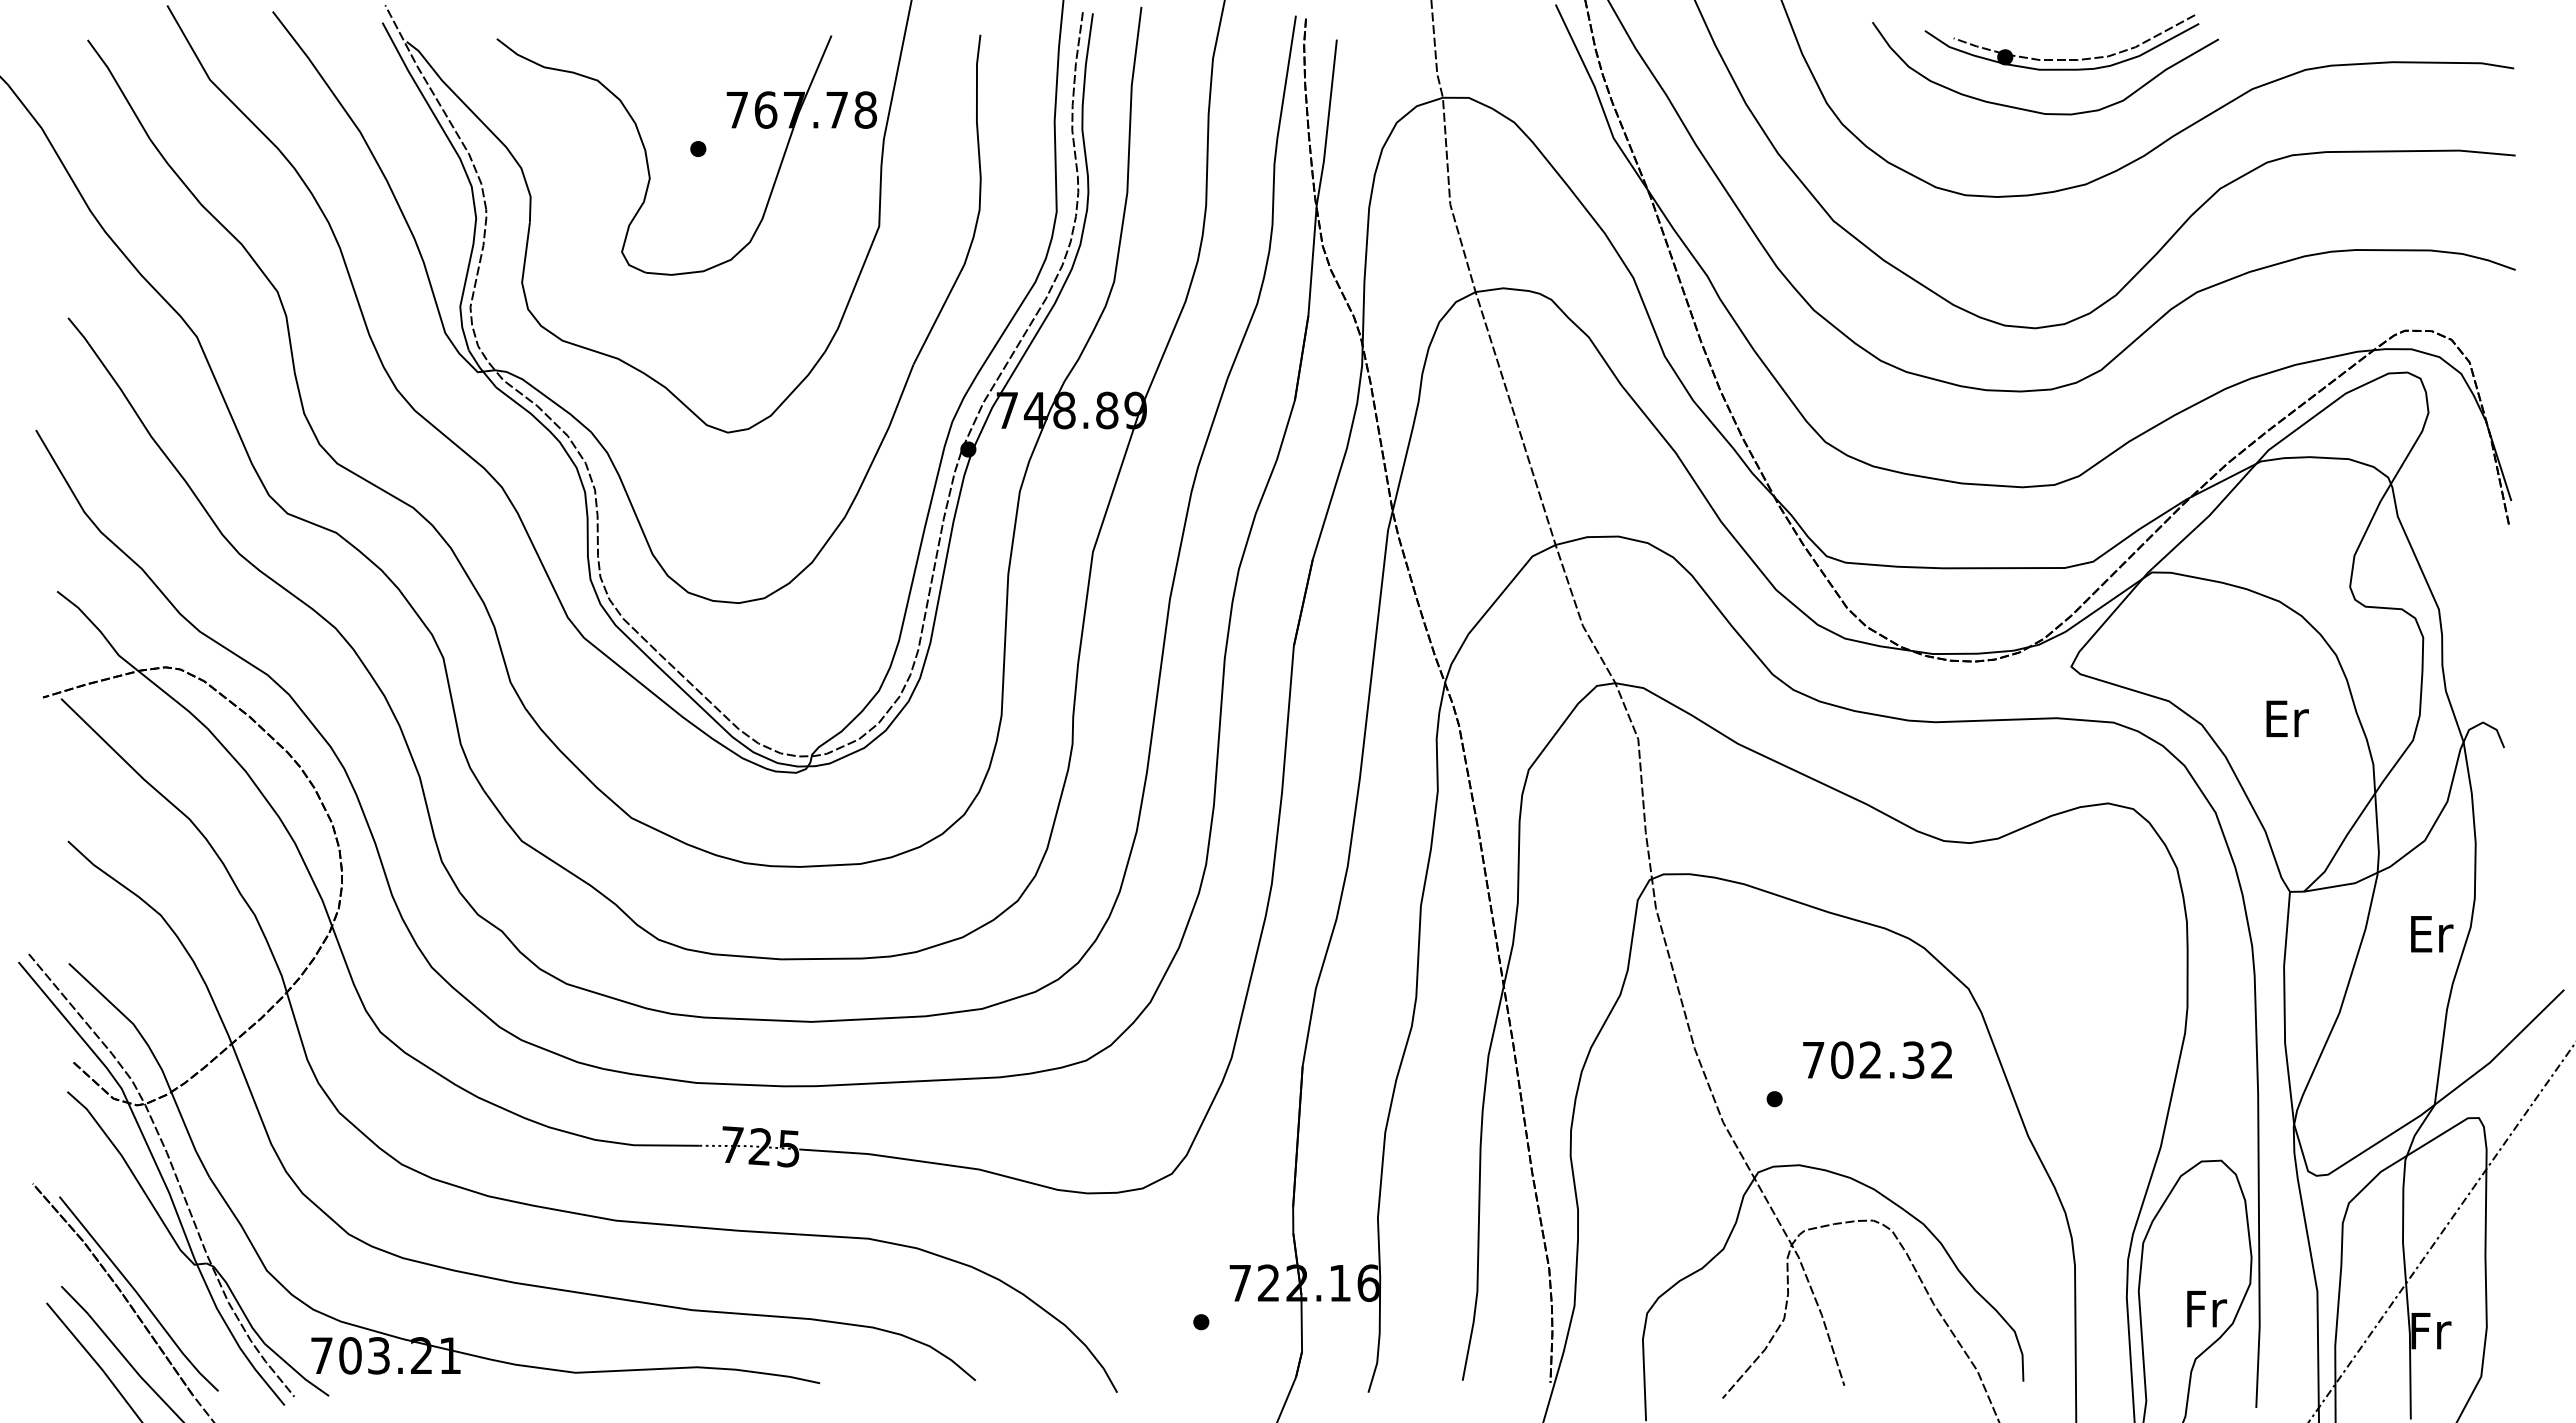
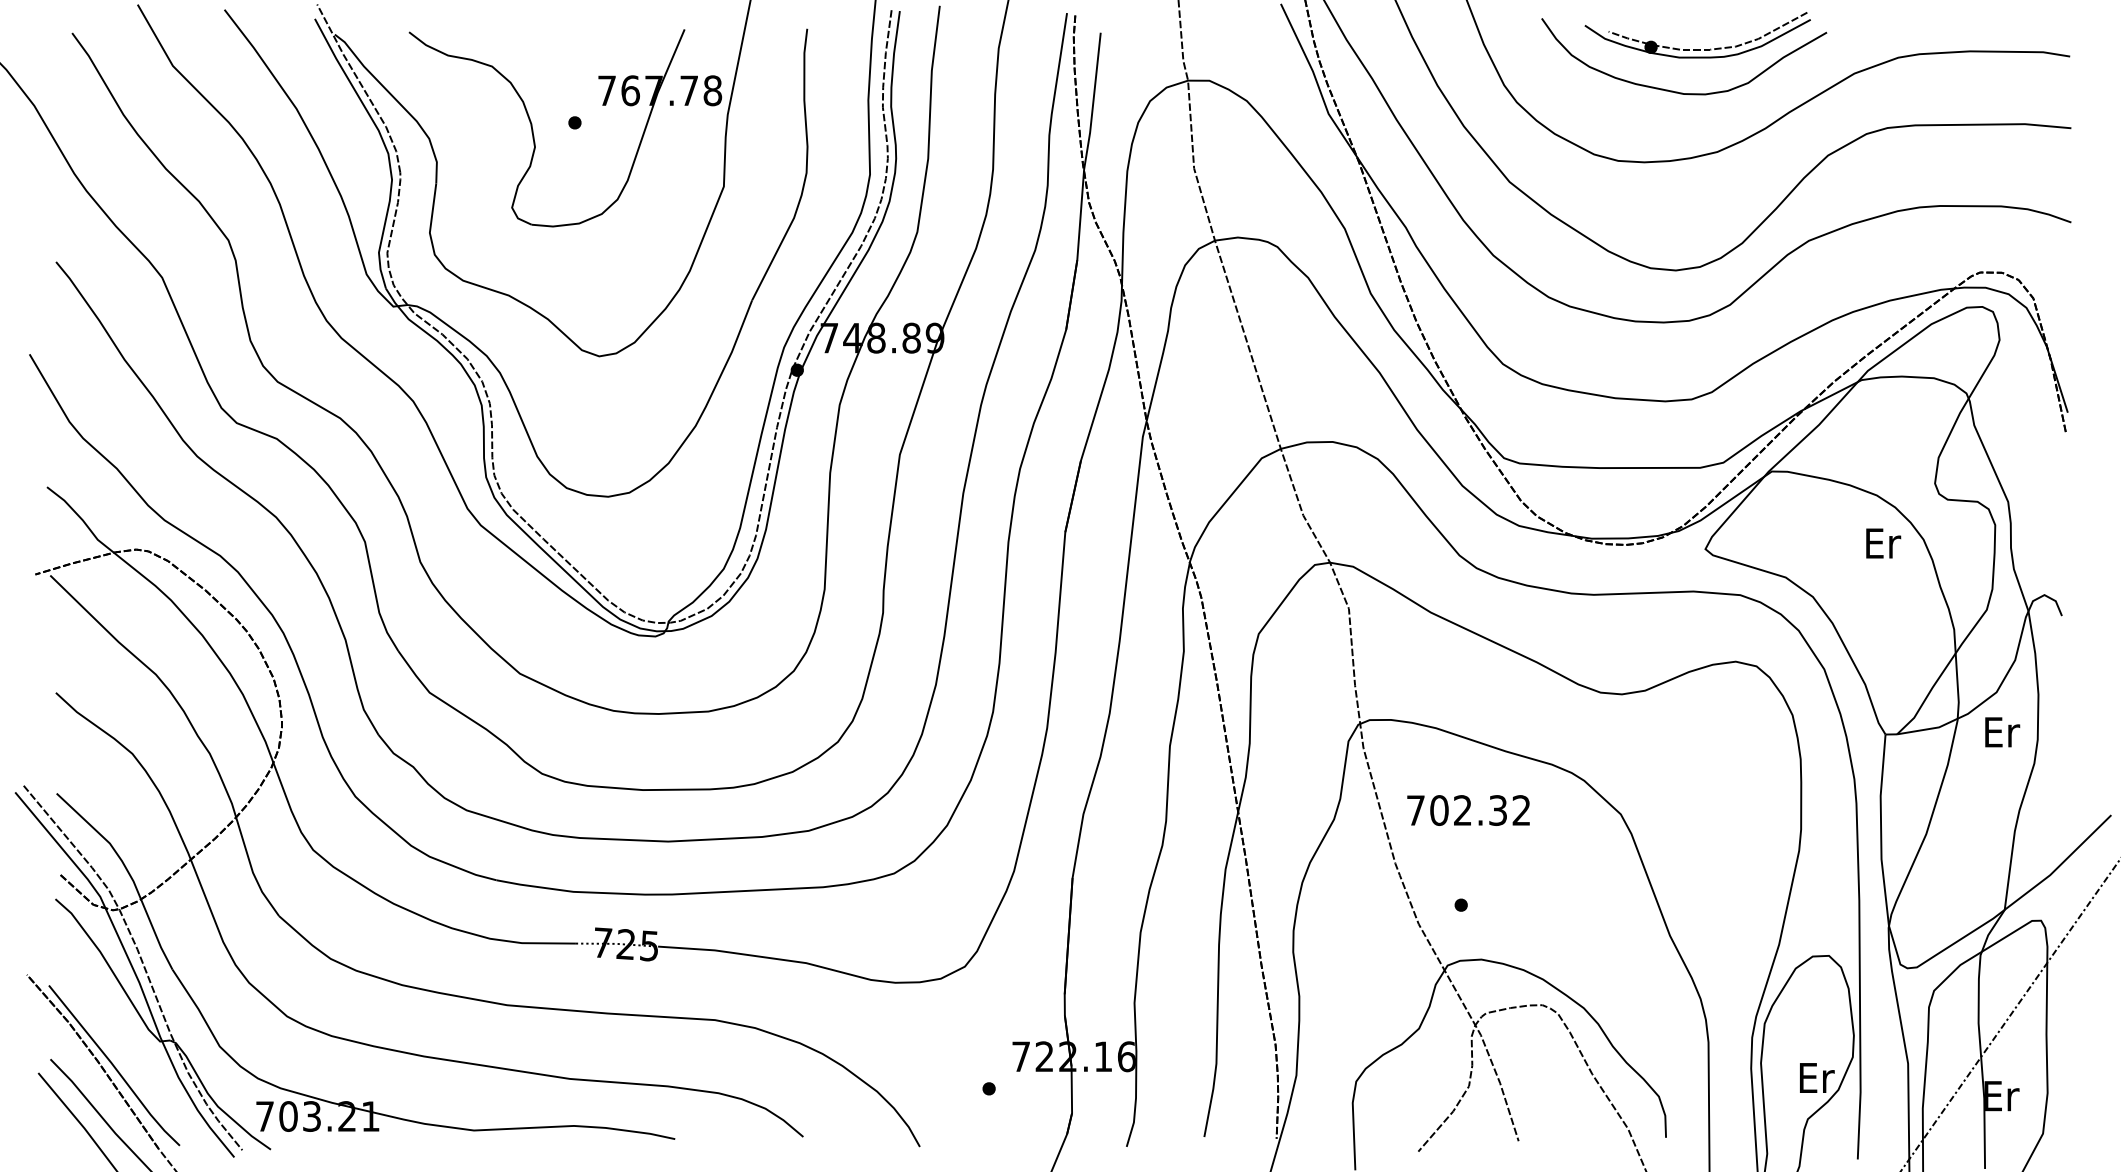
text: (2287, 718) -> (1883, 543), moved
text: (2432, 934) -> (2002, 732), moved
text: (1877, 1059) -> (1468, 809), moved
text: (2207, 1308) -> (1817, 1077), Fr -> Er
text: (2431, 1331) -> (2002, 1096), Fr -> Er

